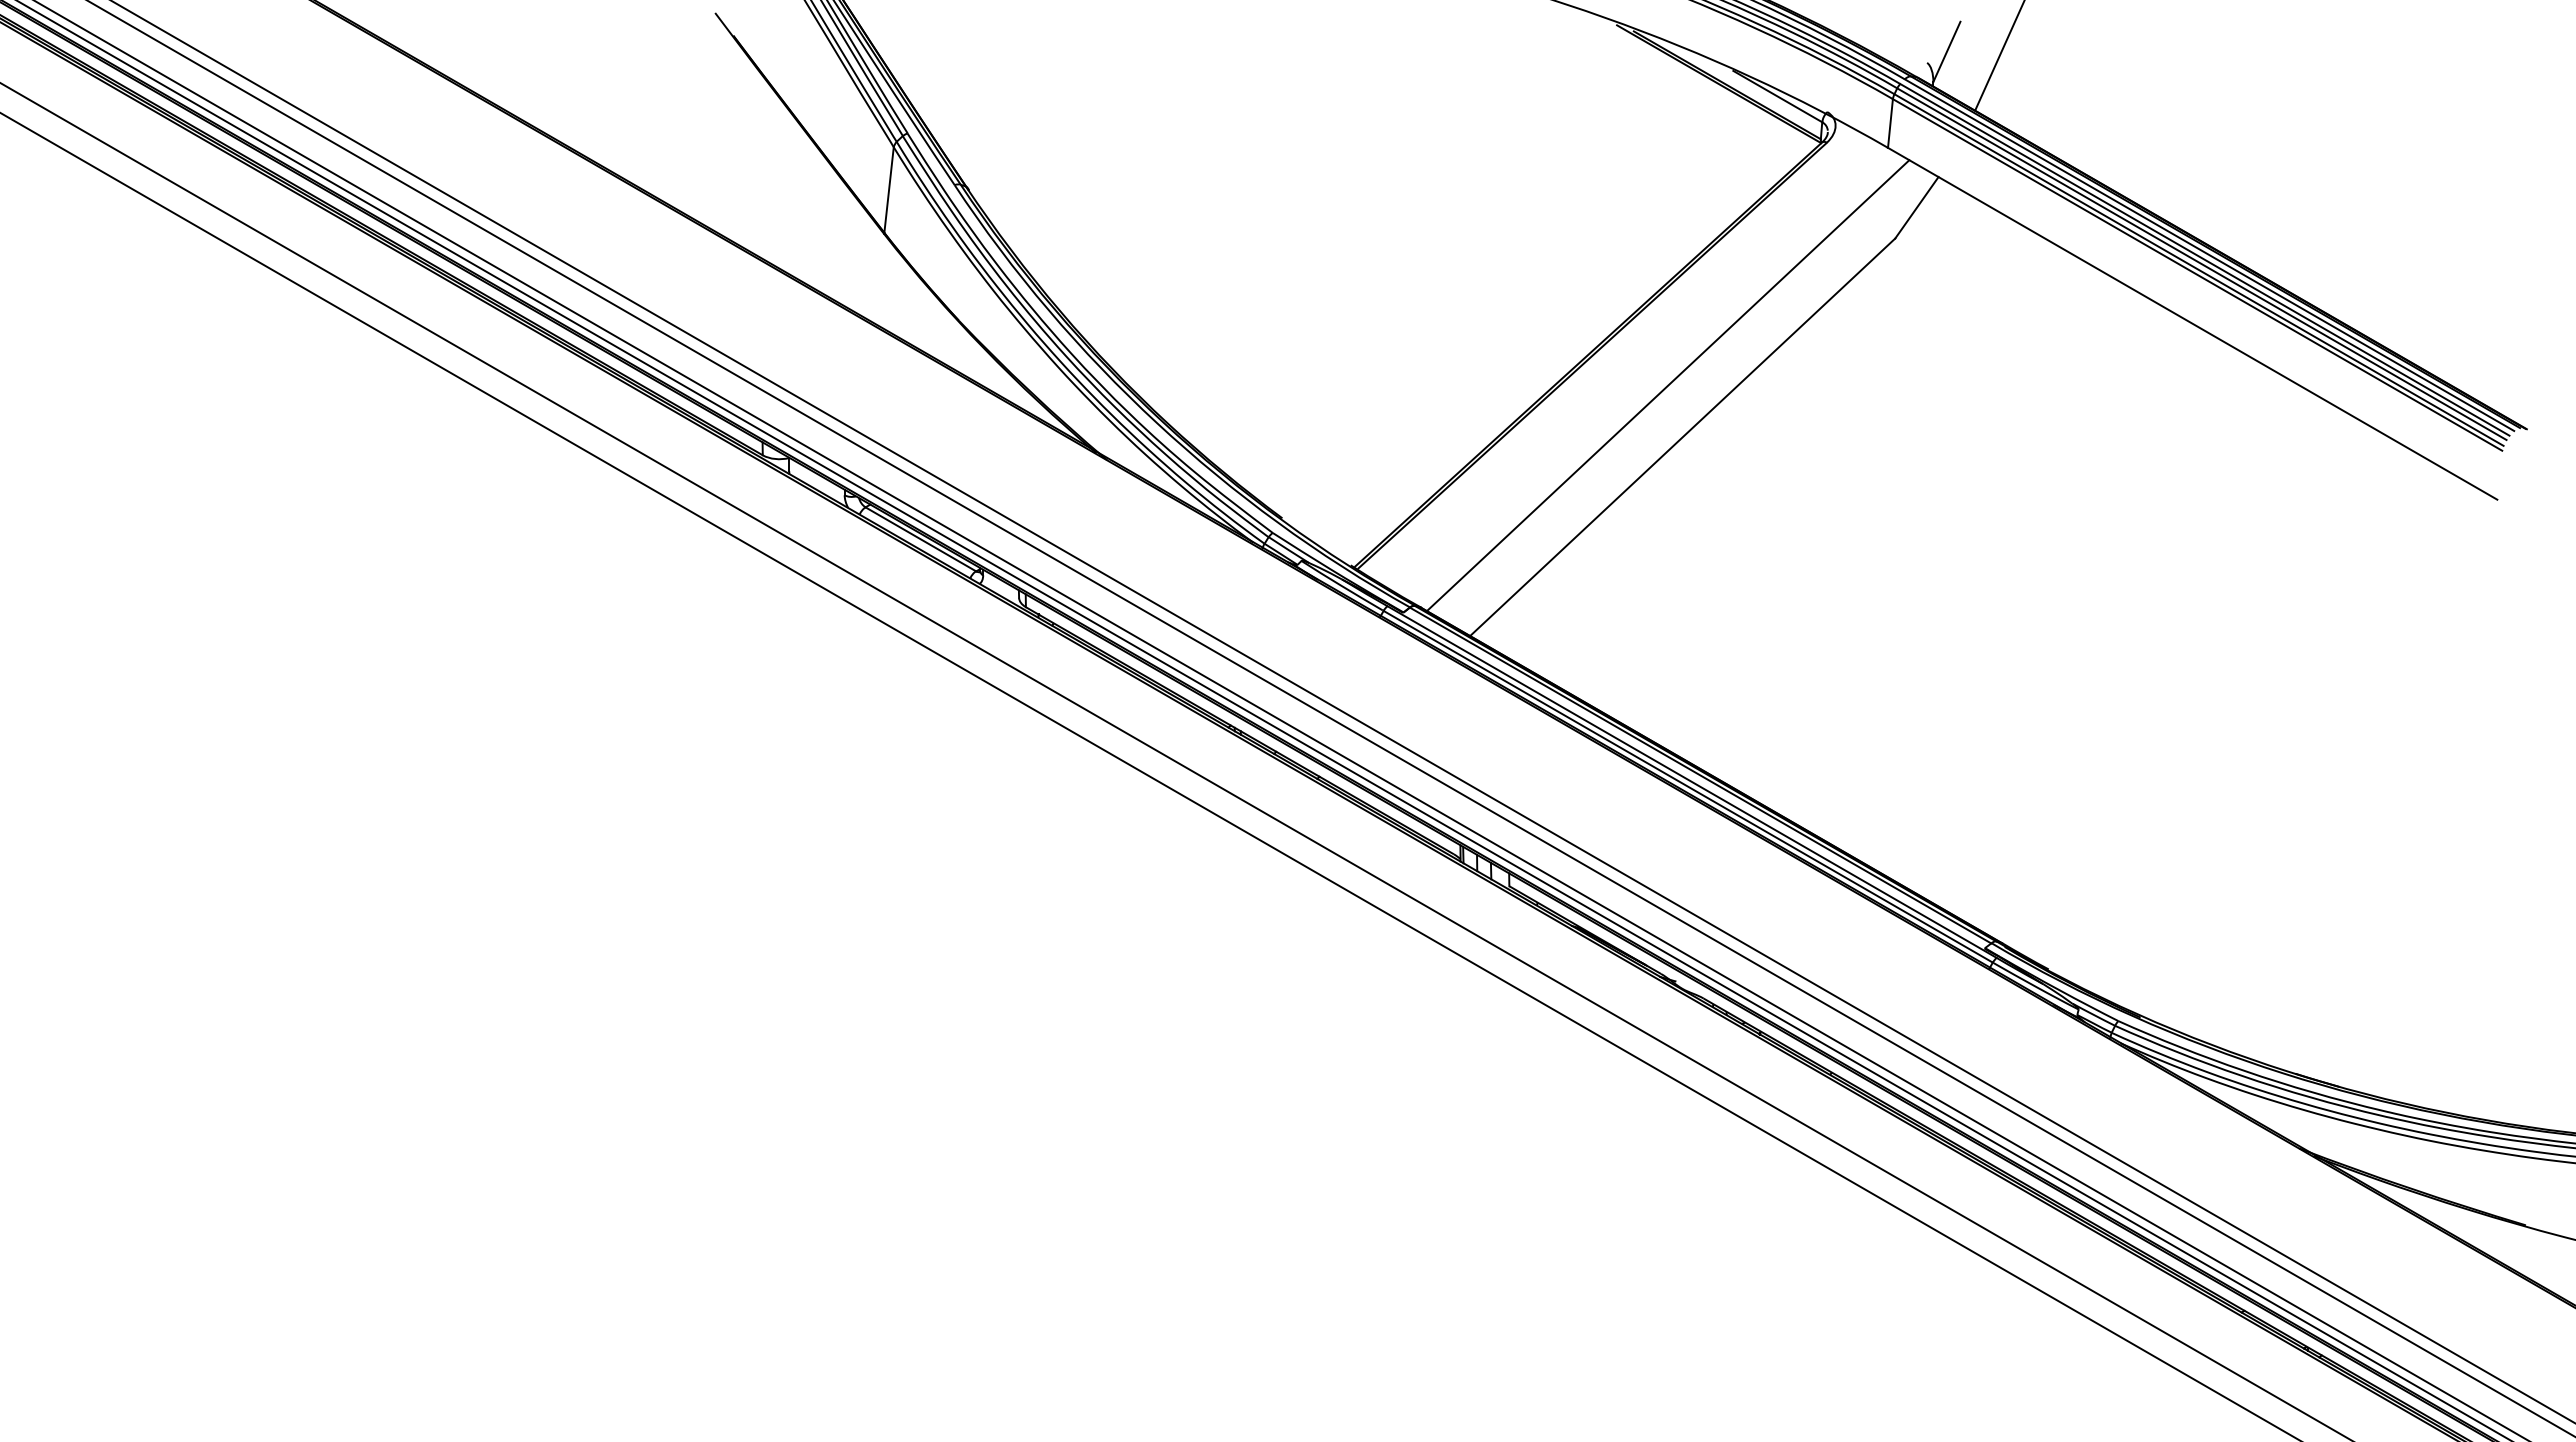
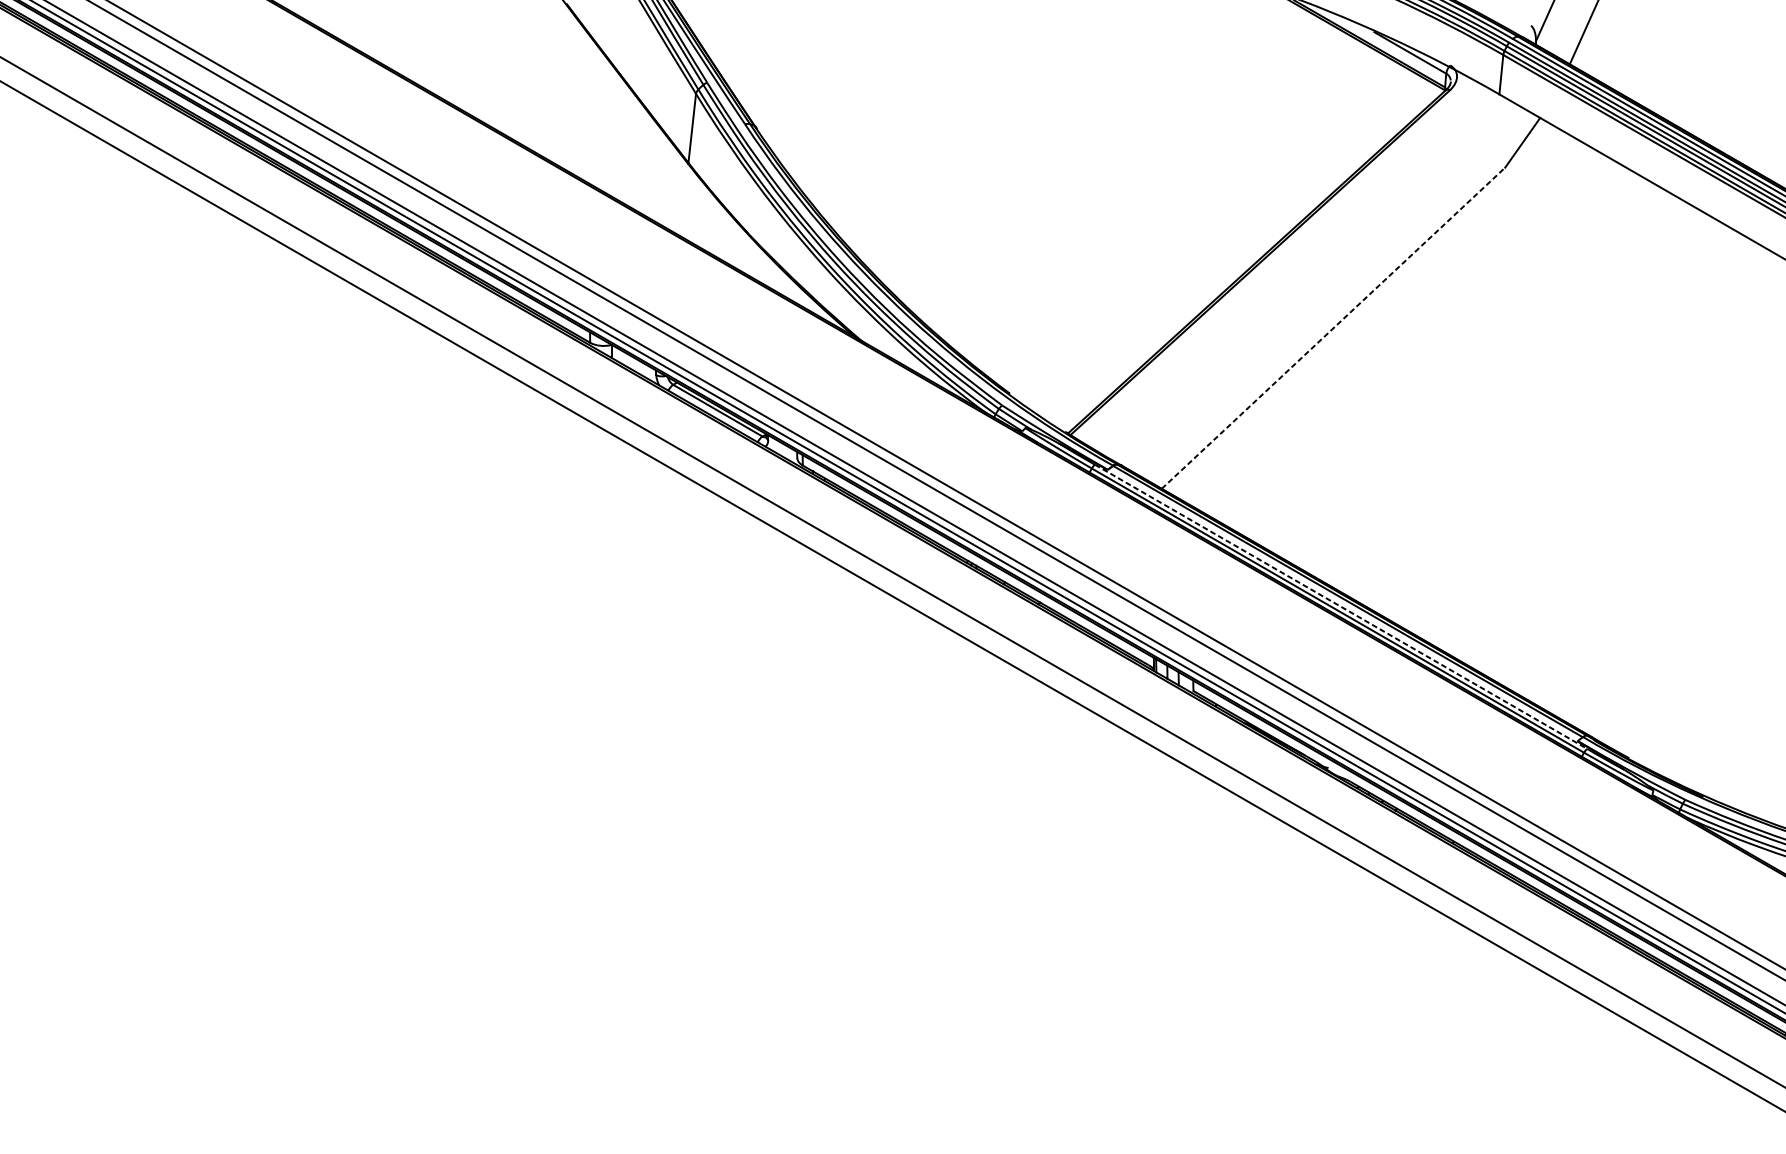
line: (1667, 385) -> (1321, 286), removed
line: (1682, 437) -> (1333, 328), solid -> dashed
line: (1692, 782) -> (1341, 607), solid -> dashed

